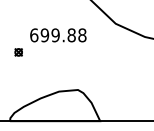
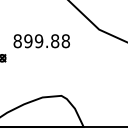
text: (34, 35) -> (17, 41), 699.88 -> 899.88

